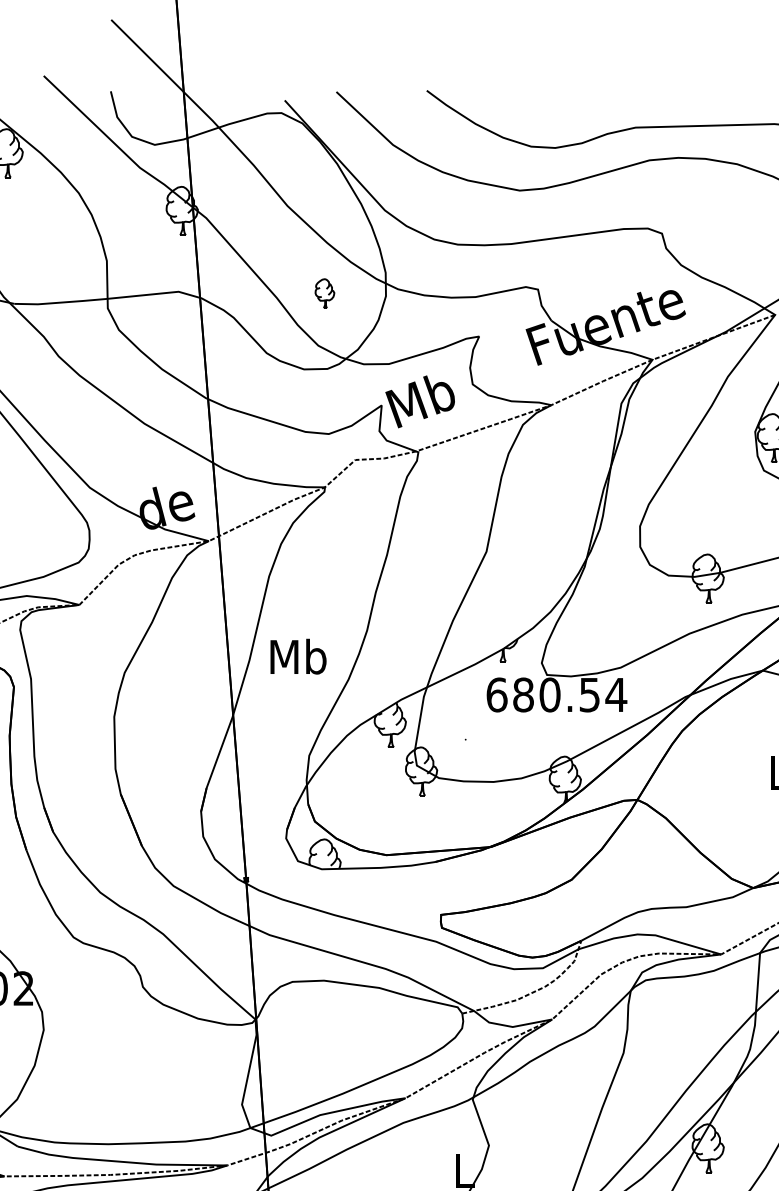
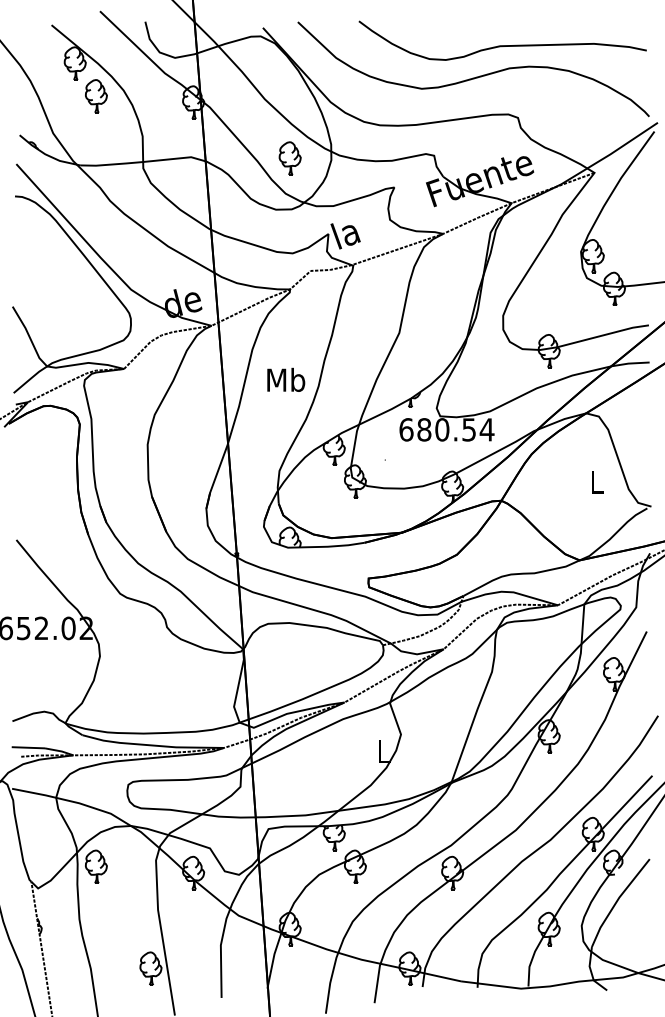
part: (38, 201) -> (96, 96), added
part: (324, 293) -> (289, 158), size x1.67
text: (418, 401) -> (353, 231), Mb -> la
text: (298, 656) -> (286, 379), moved

